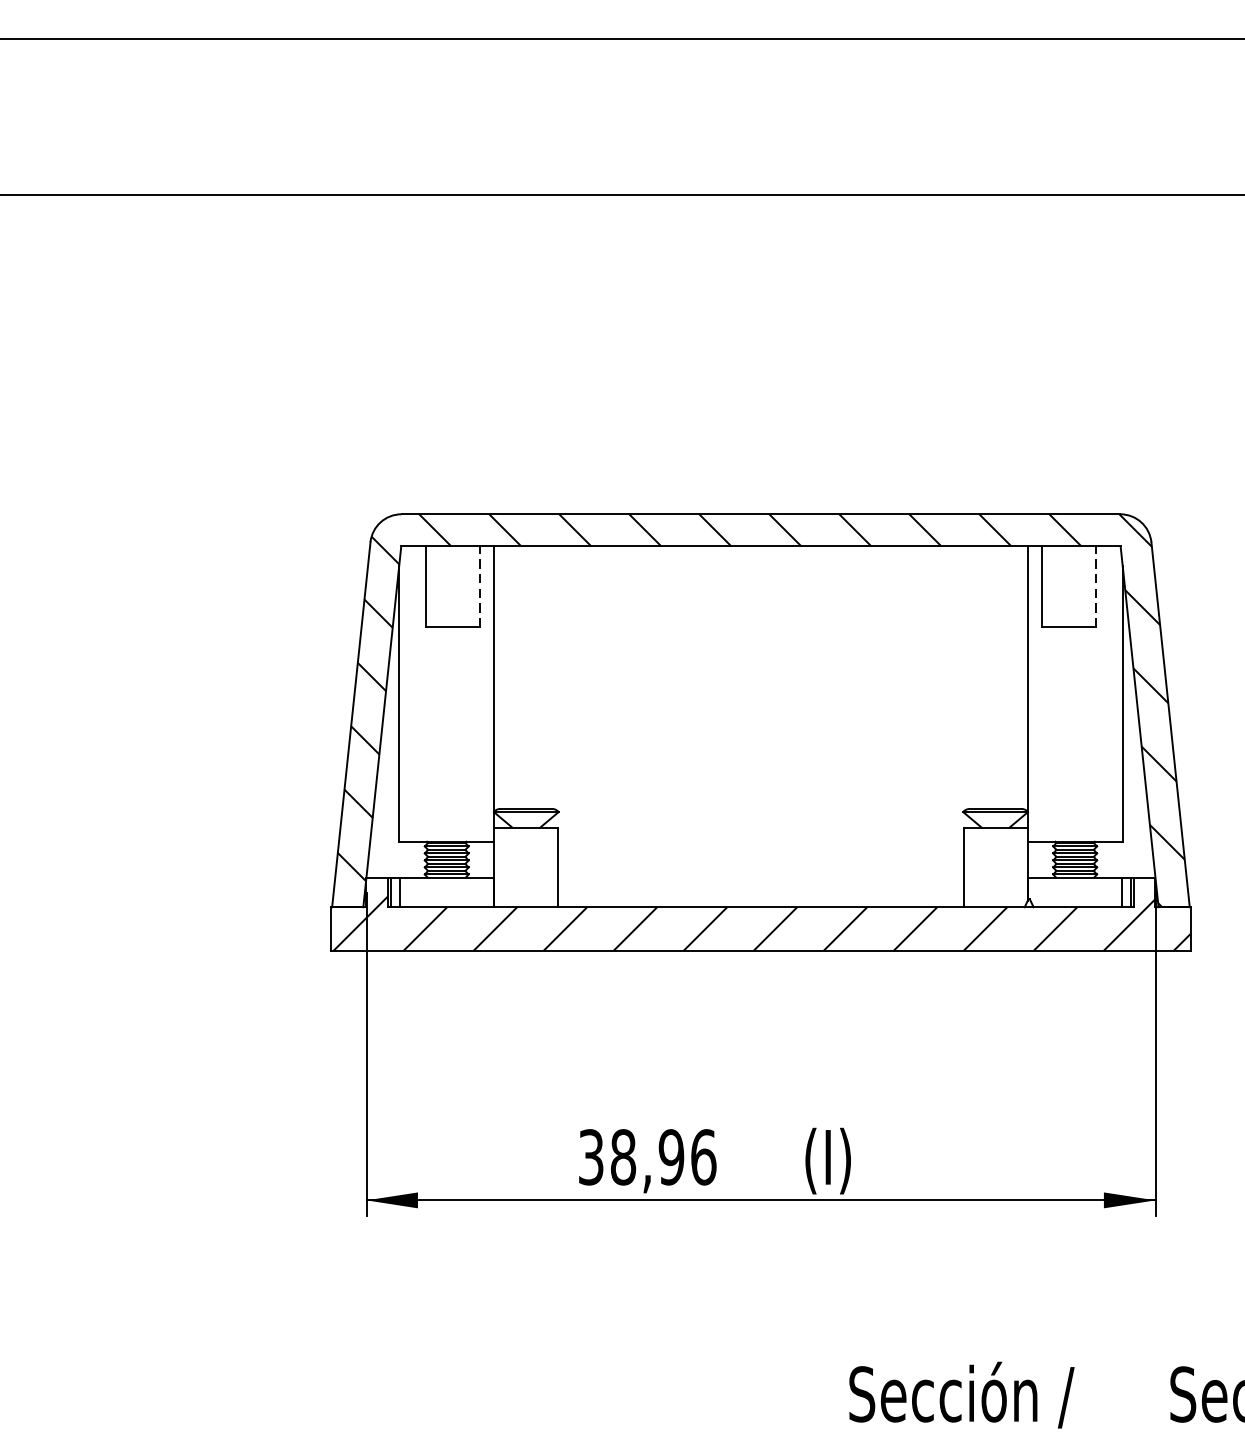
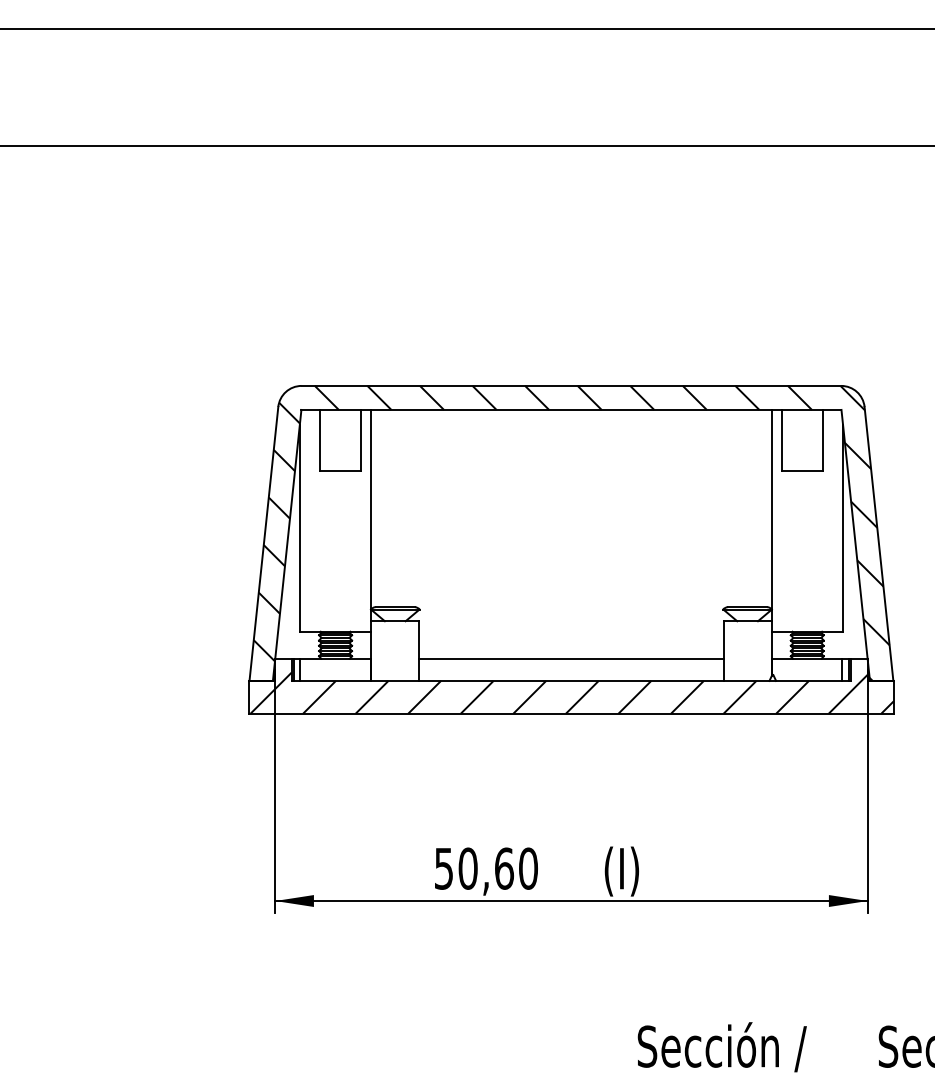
line: (479, 585) -> (360, 439), dashed -> solid
line: (1096, 585) -> (823, 439), dashed -> solid
line: (761, 877) -> (571, 658), added
text: (647, 1157) -> (486, 868), 38,96 -> 50,60

